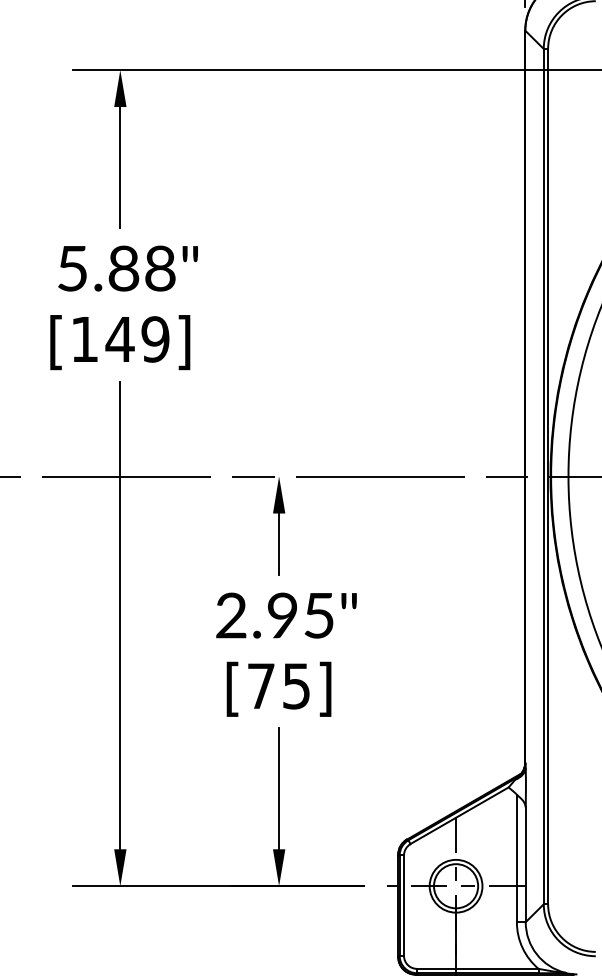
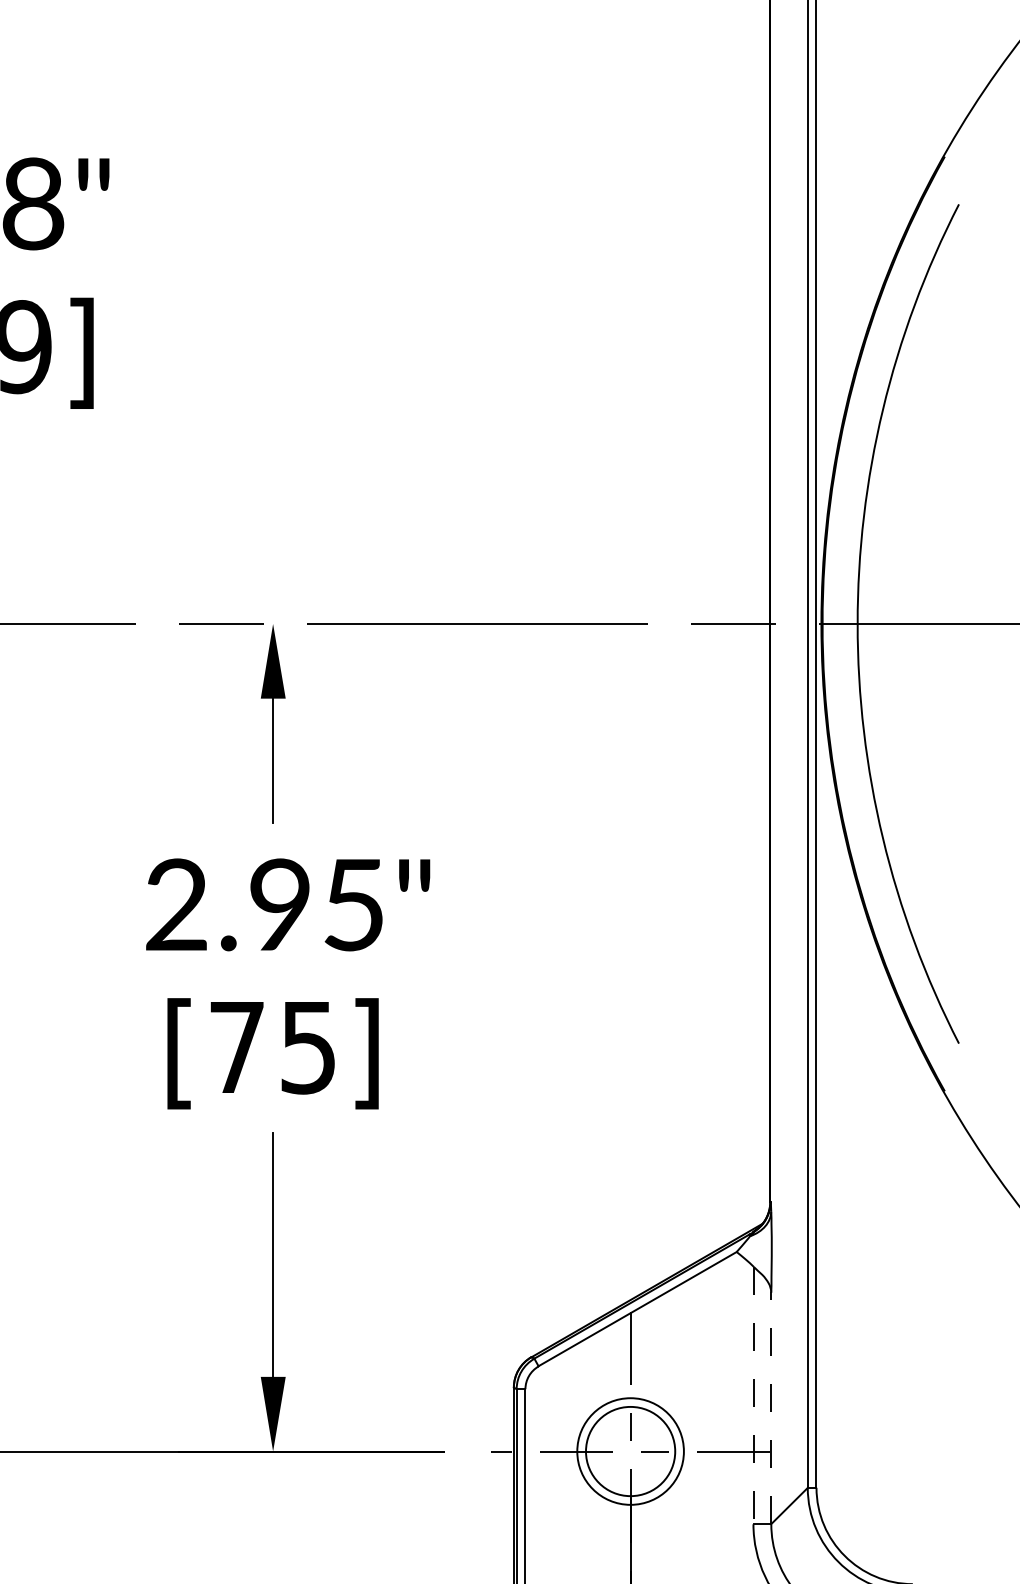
line: (517, 858) -> (754, 1395), solid -> dashed
line: (525, 864) -> (770, 1407), solid -> dashed

